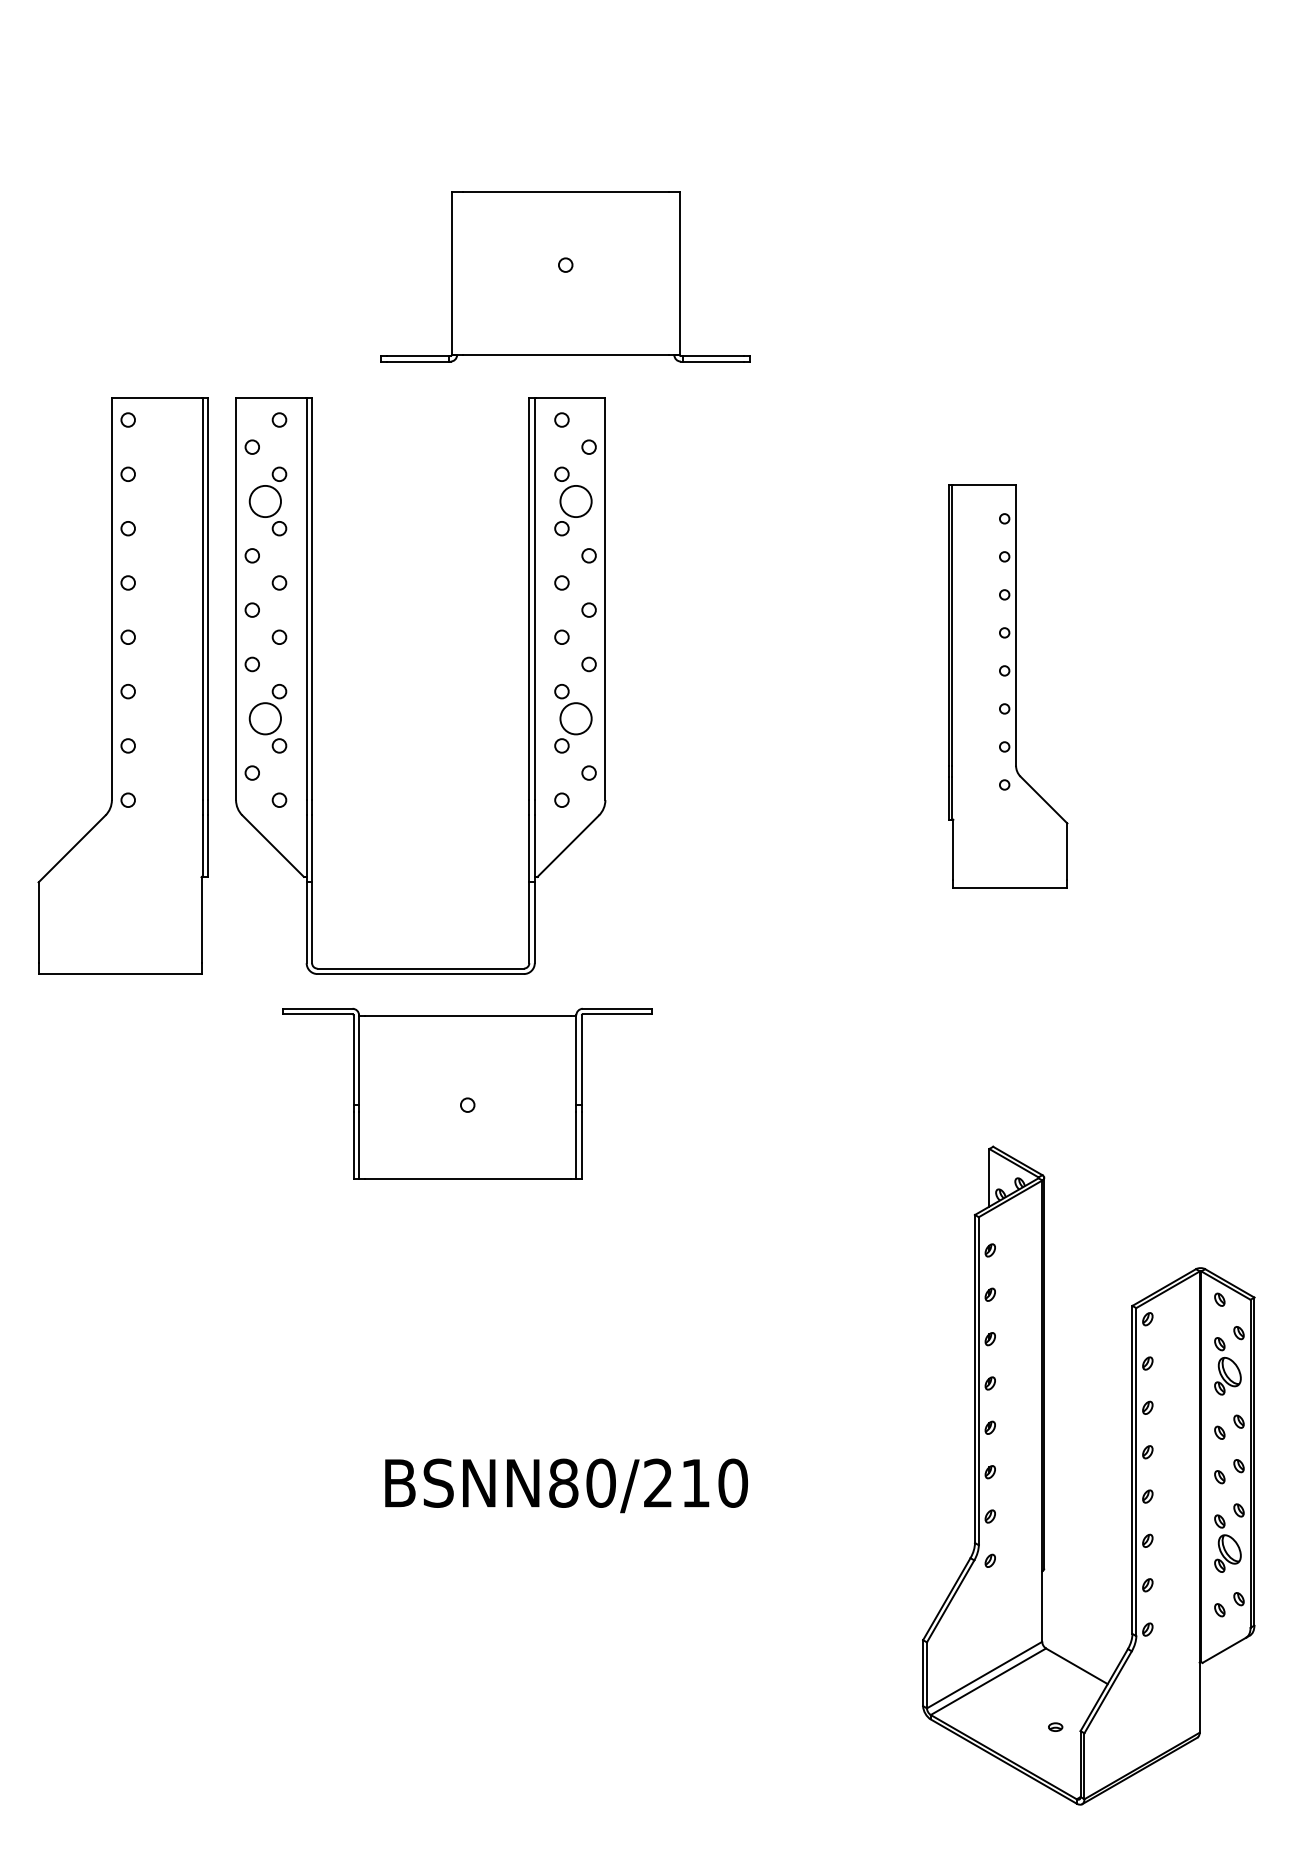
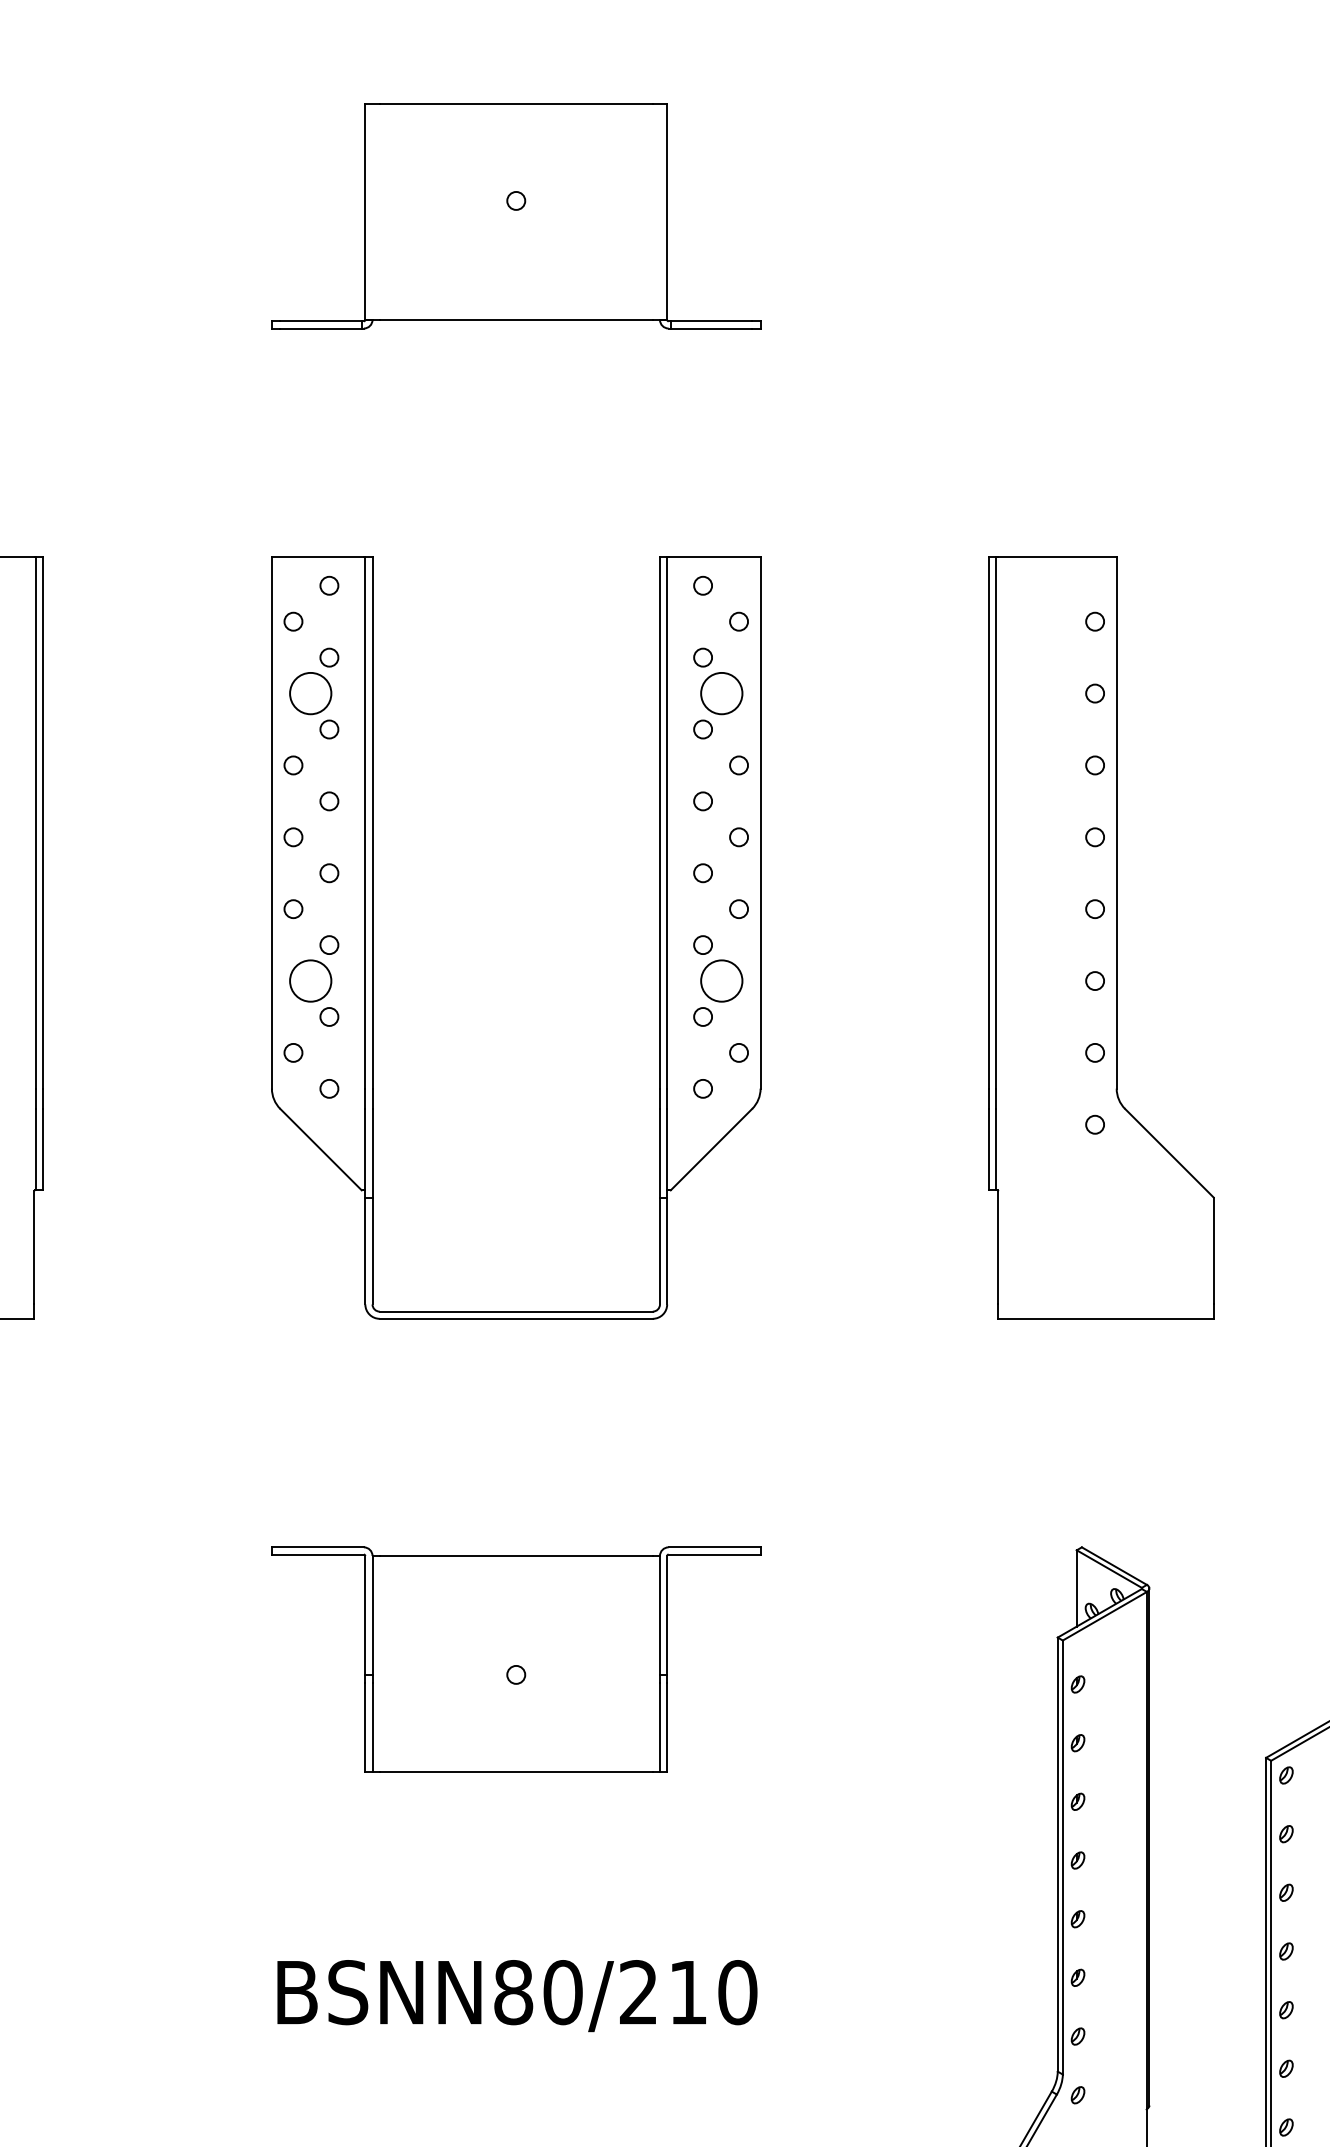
part: (565, 276) -> (515, 215), moved
part: (312, 685) -> (373, 937), moved
part: (1007, 685) -> (1100, 937), size x1.43
part: (467, 1093) -> (515, 1659), moved

